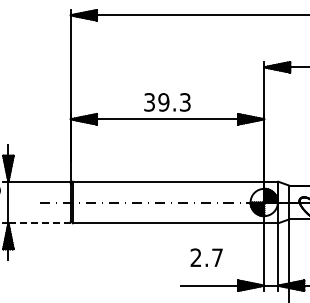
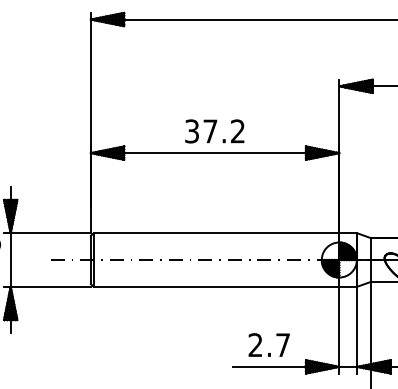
text: (174, 102) -> (224, 131), 39.3 -> 37.2
line: (39, 223) -> (50, 286), dashed -> solid
text: (206, 257) -> (269, 344), moved

